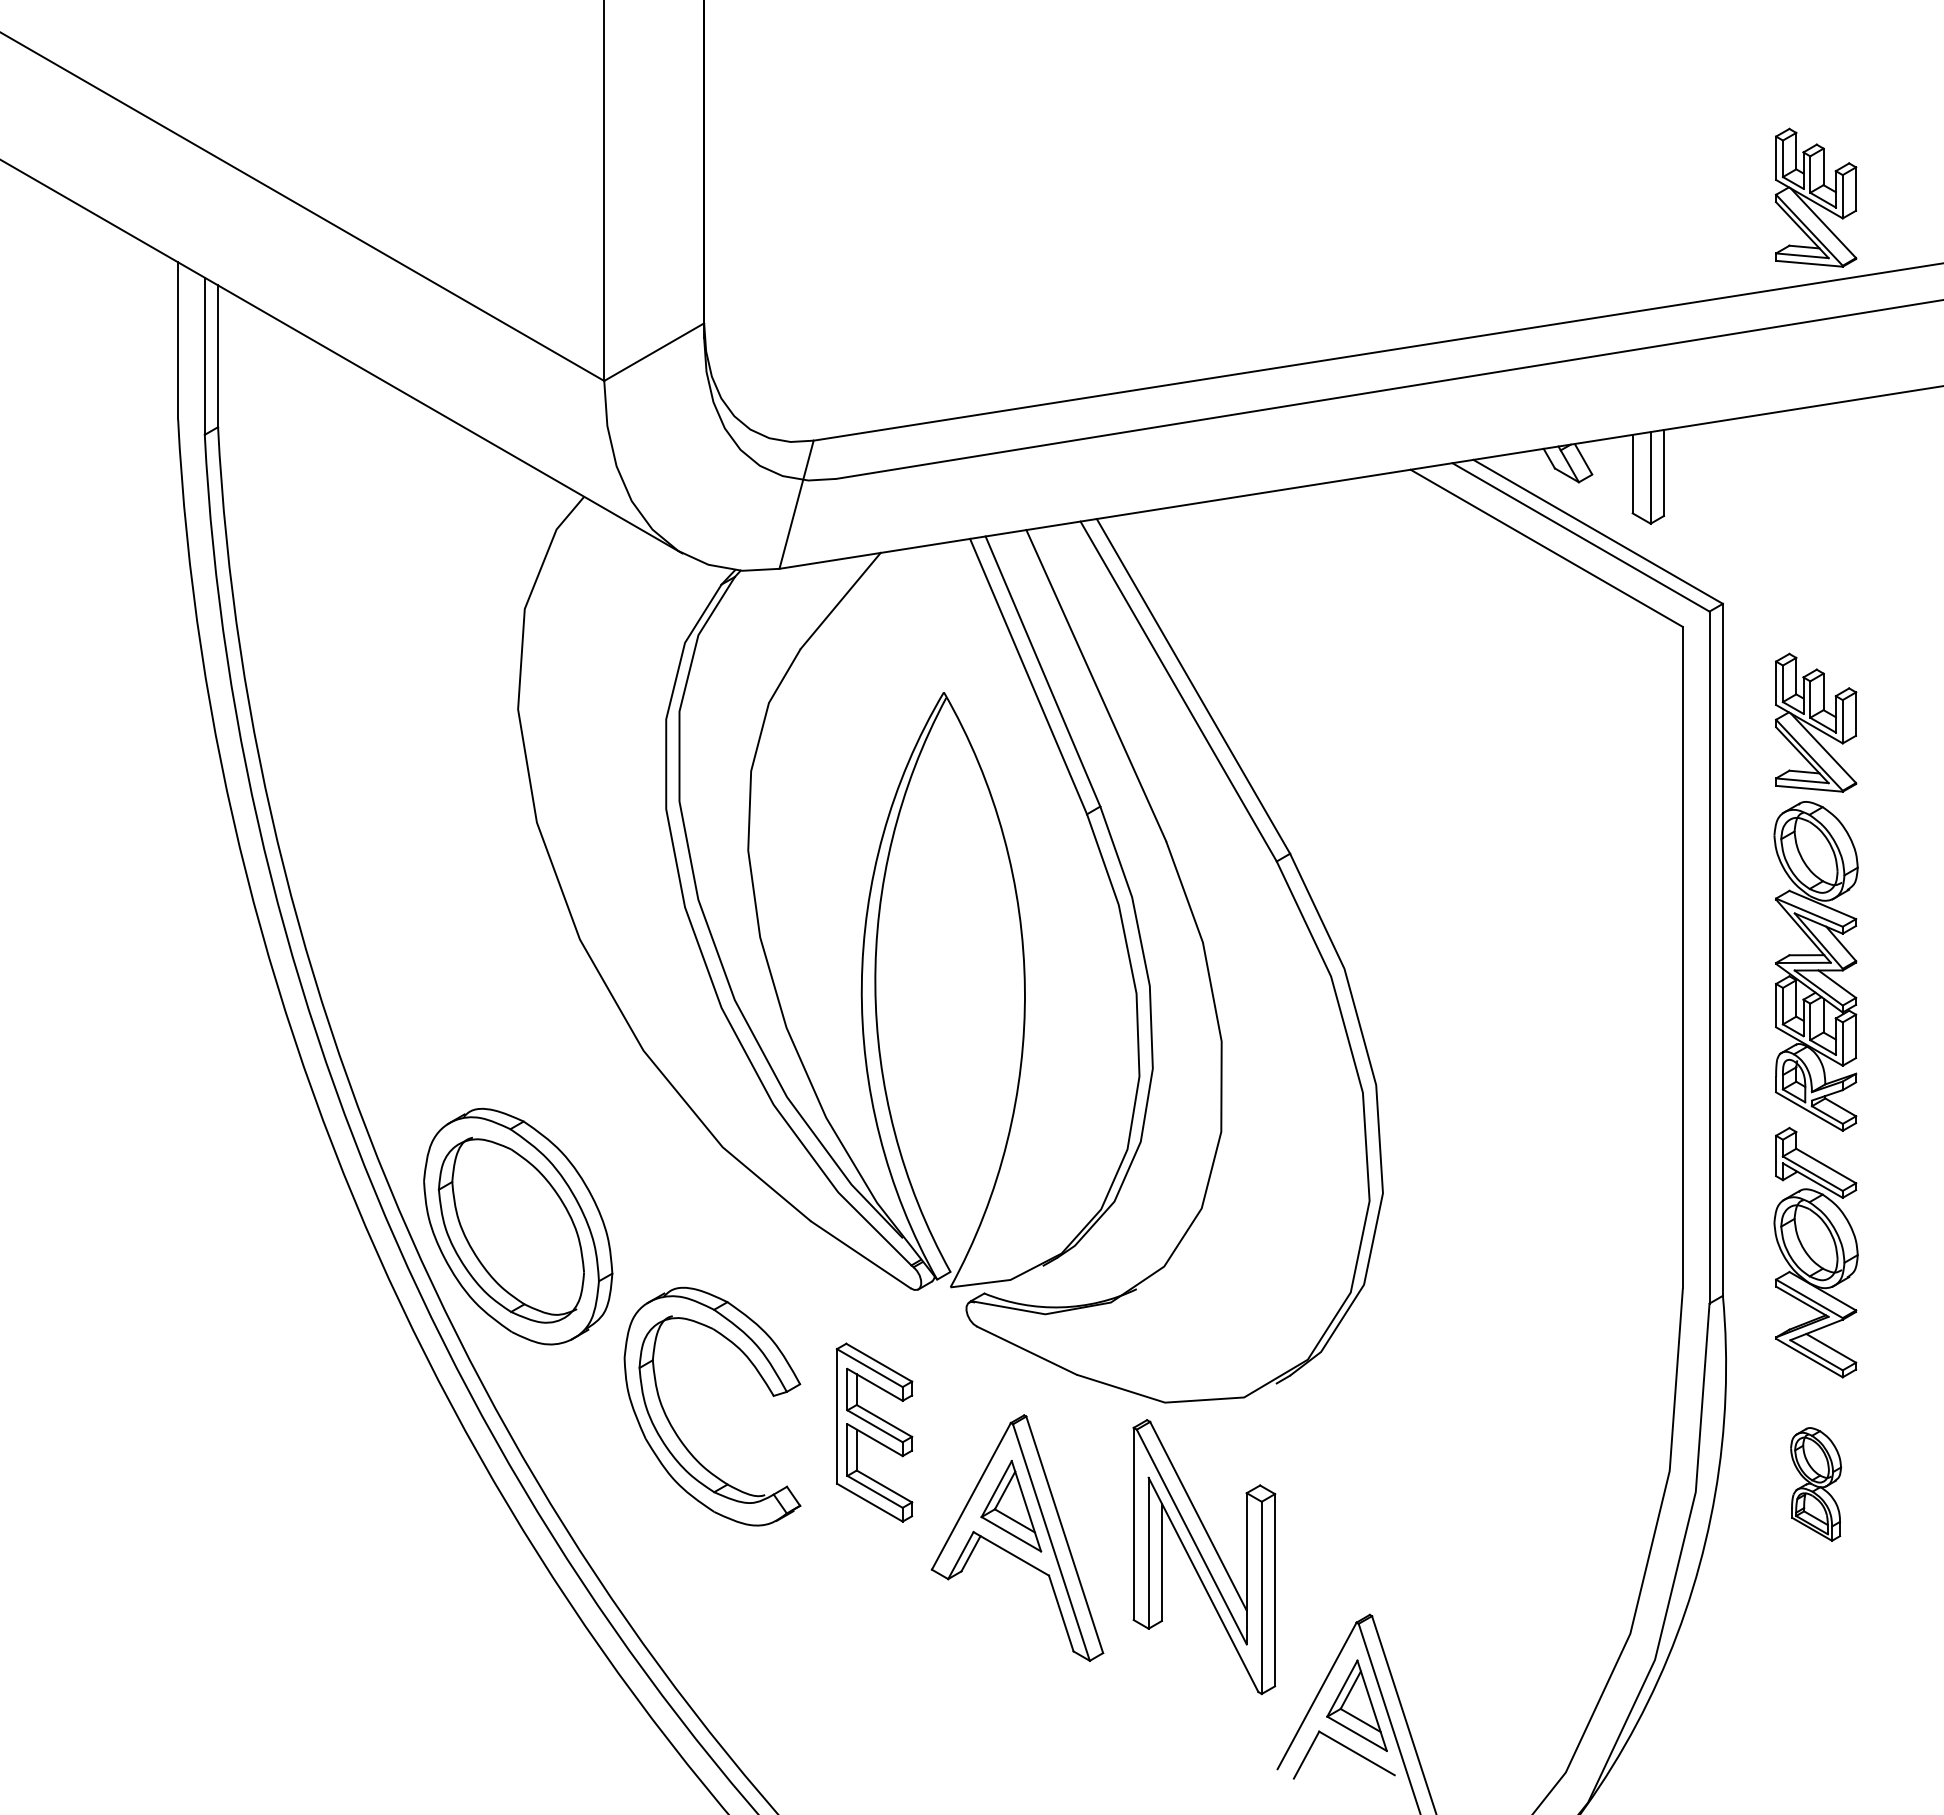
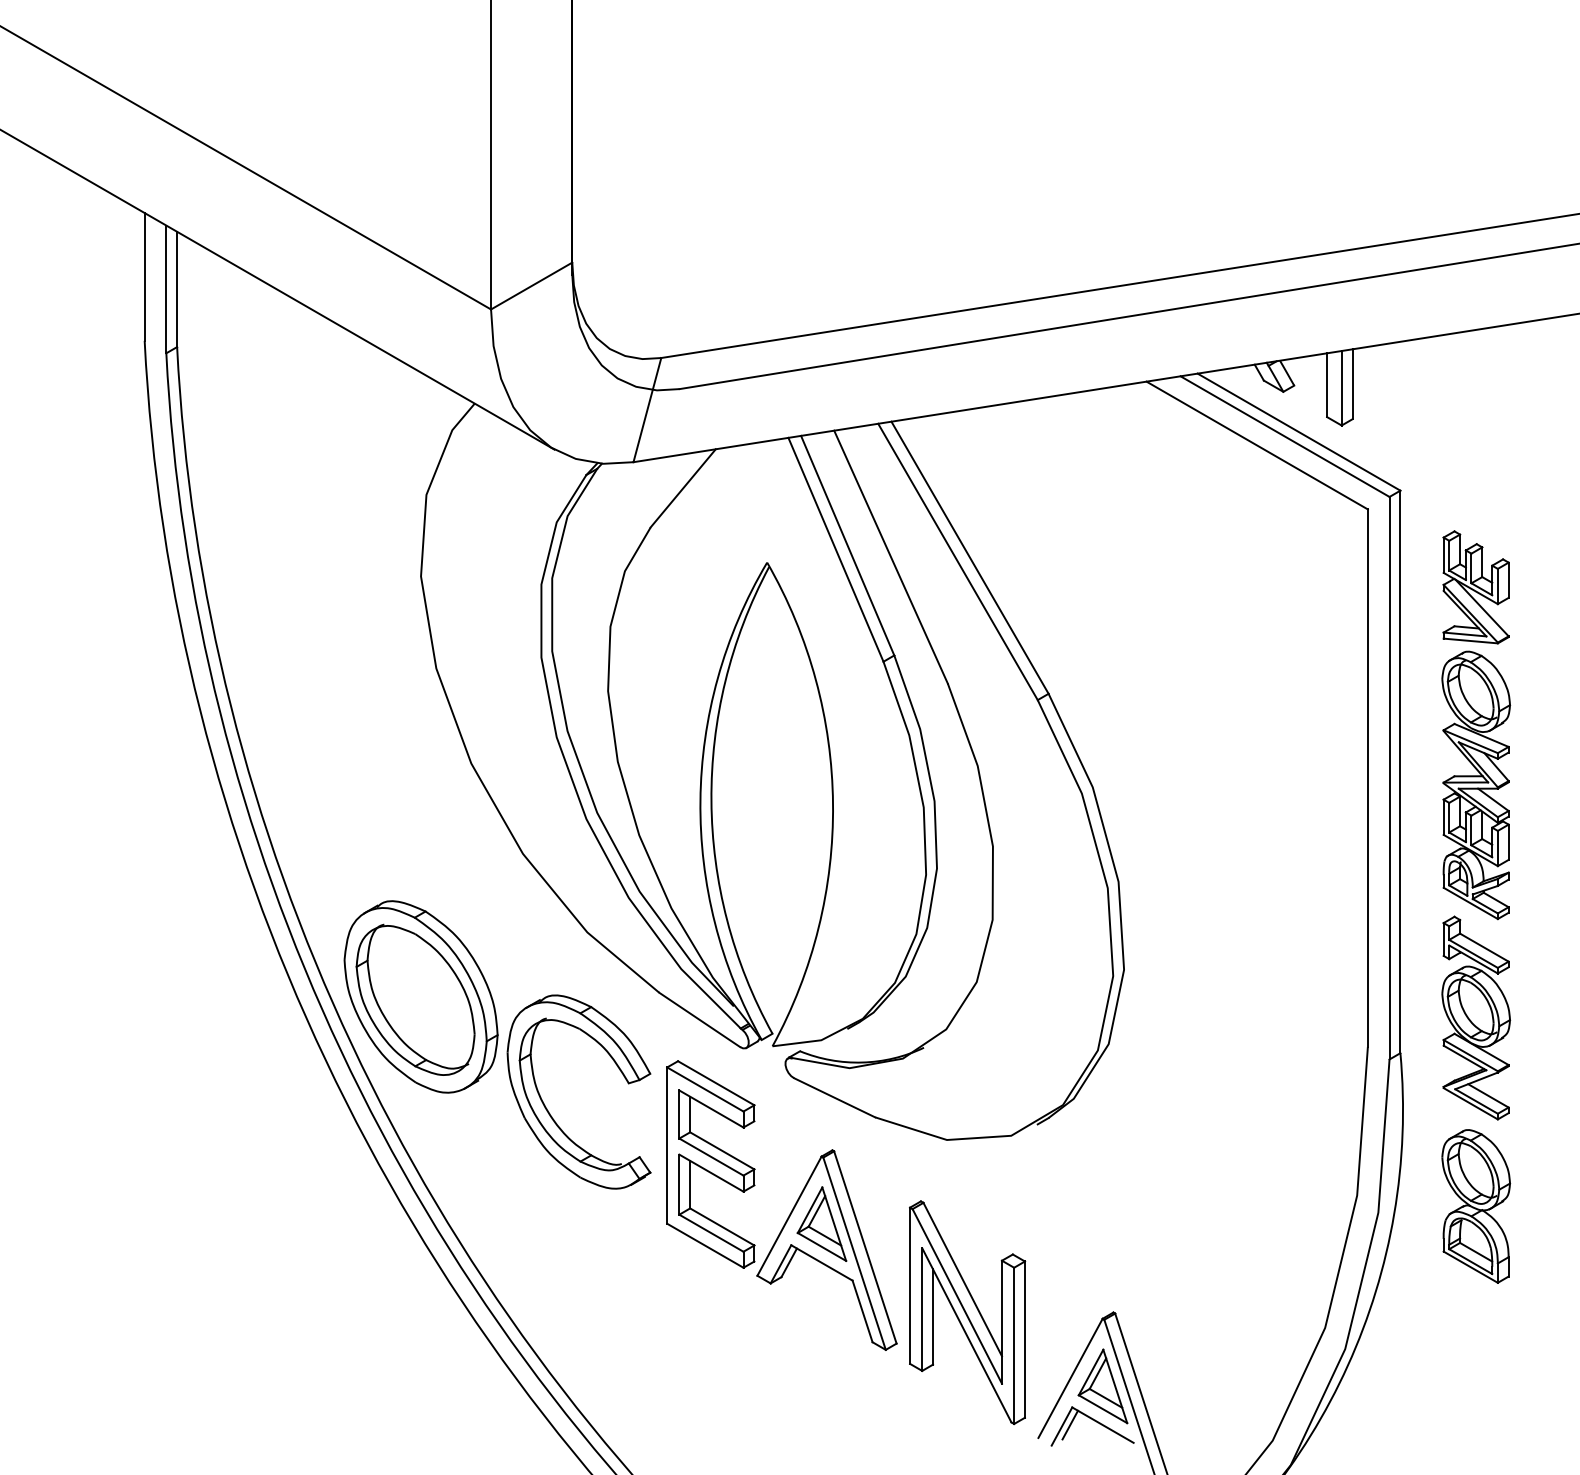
part: (1816, 197) -> (1476, 160), removed
part: (675, 1430) -> (548, 1111), moved
part: (874, 1432) -> (710, 1164), size x1.43
part: (1815, 1484) -> (1475, 1206), size x1.67
part: (1204, 1557) -> (967, 1313), moved
line: (1316, 1753) -> (1070, 1425), added

